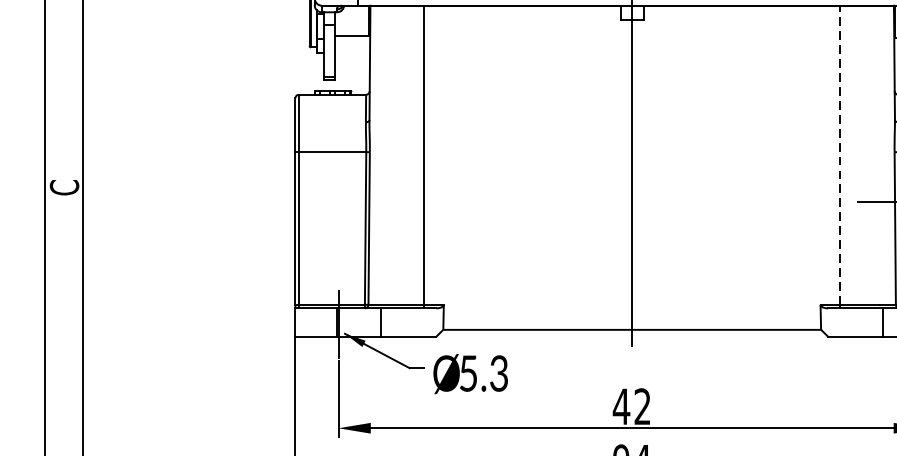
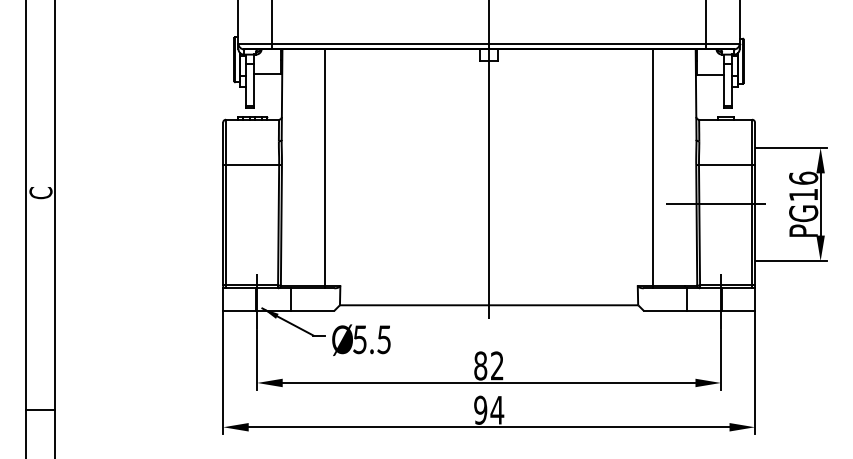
line: (840, 154) -> (653, 166), dashed -> solid
text: (498, 373) -> (383, 339), 5.3 -> 5.5
text: (621, 406) -> (480, 365), 42 -> 82

